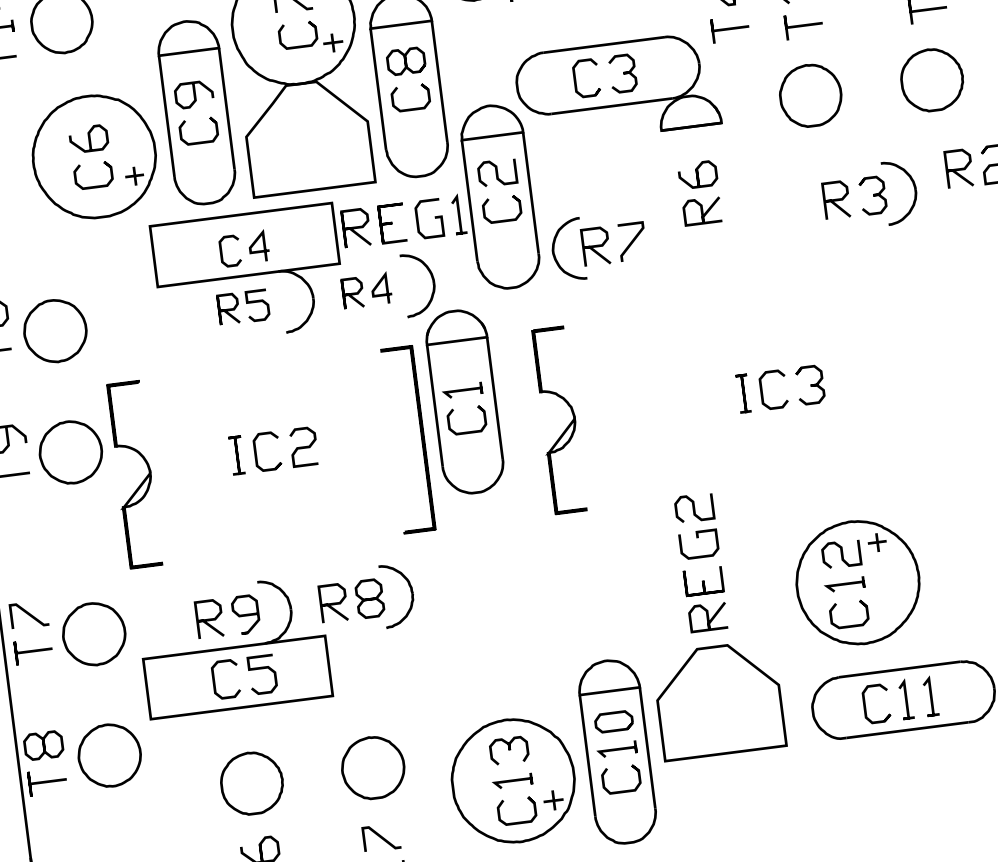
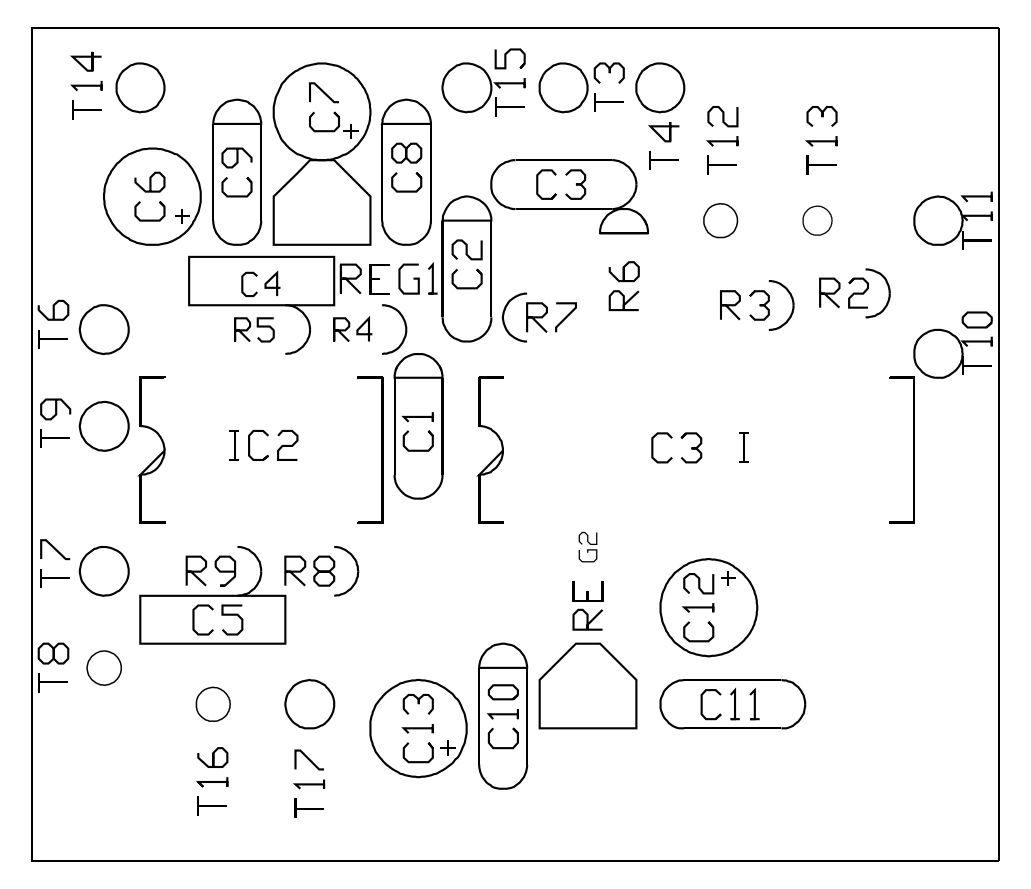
part: (932, 79) -> (817, 220), size x0.6
part: (810, 95) -> (720, 220), size x0.7
curve: (742, 393) -> (743, 447), moved
part: (696, 525) -> (587, 546), size x0.6
part: (108, 754) -> (103, 667), size x0.7
part: (252, 783) -> (213, 704), size x0.7

